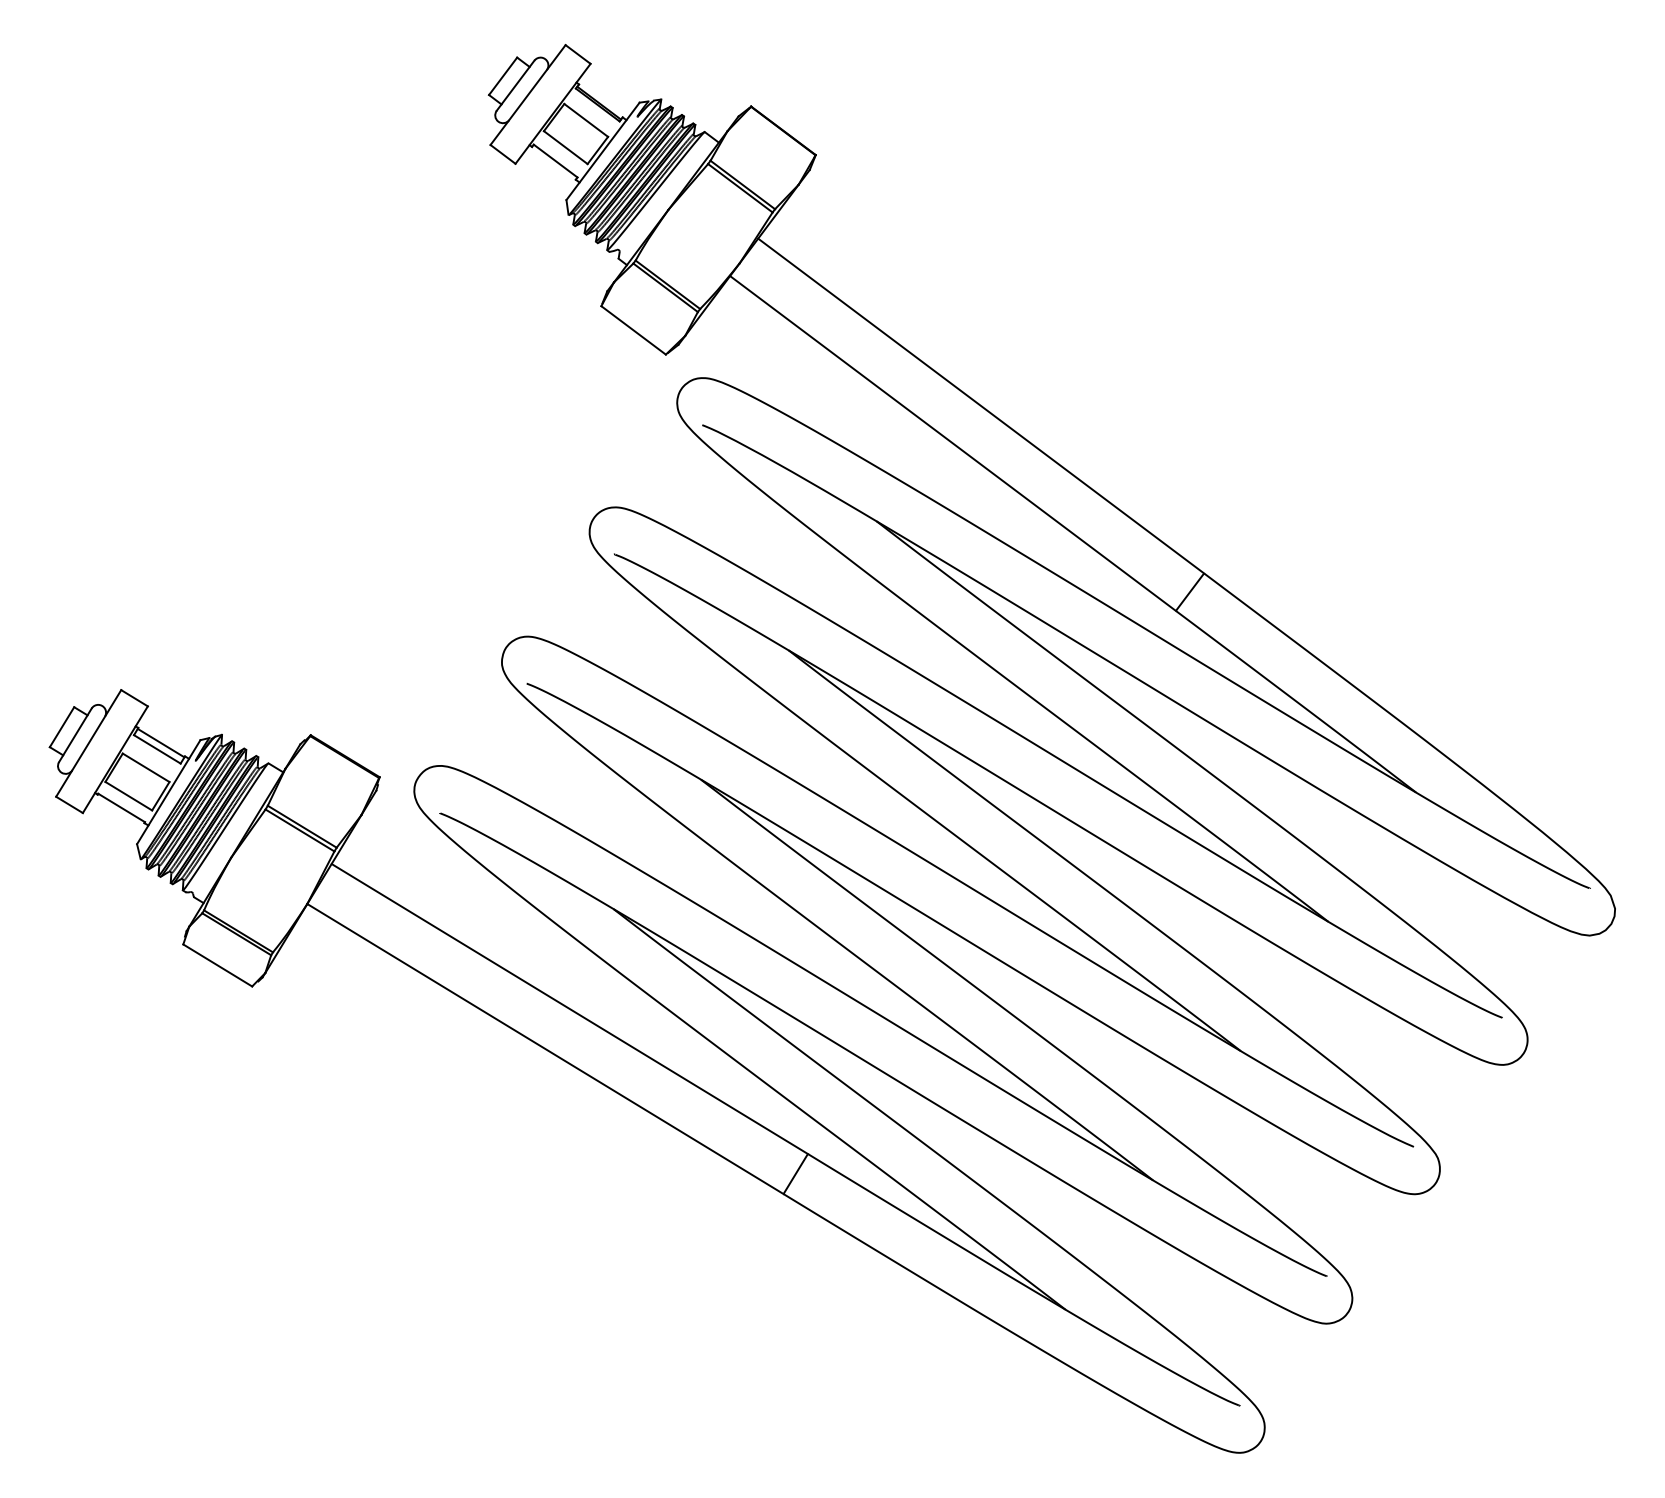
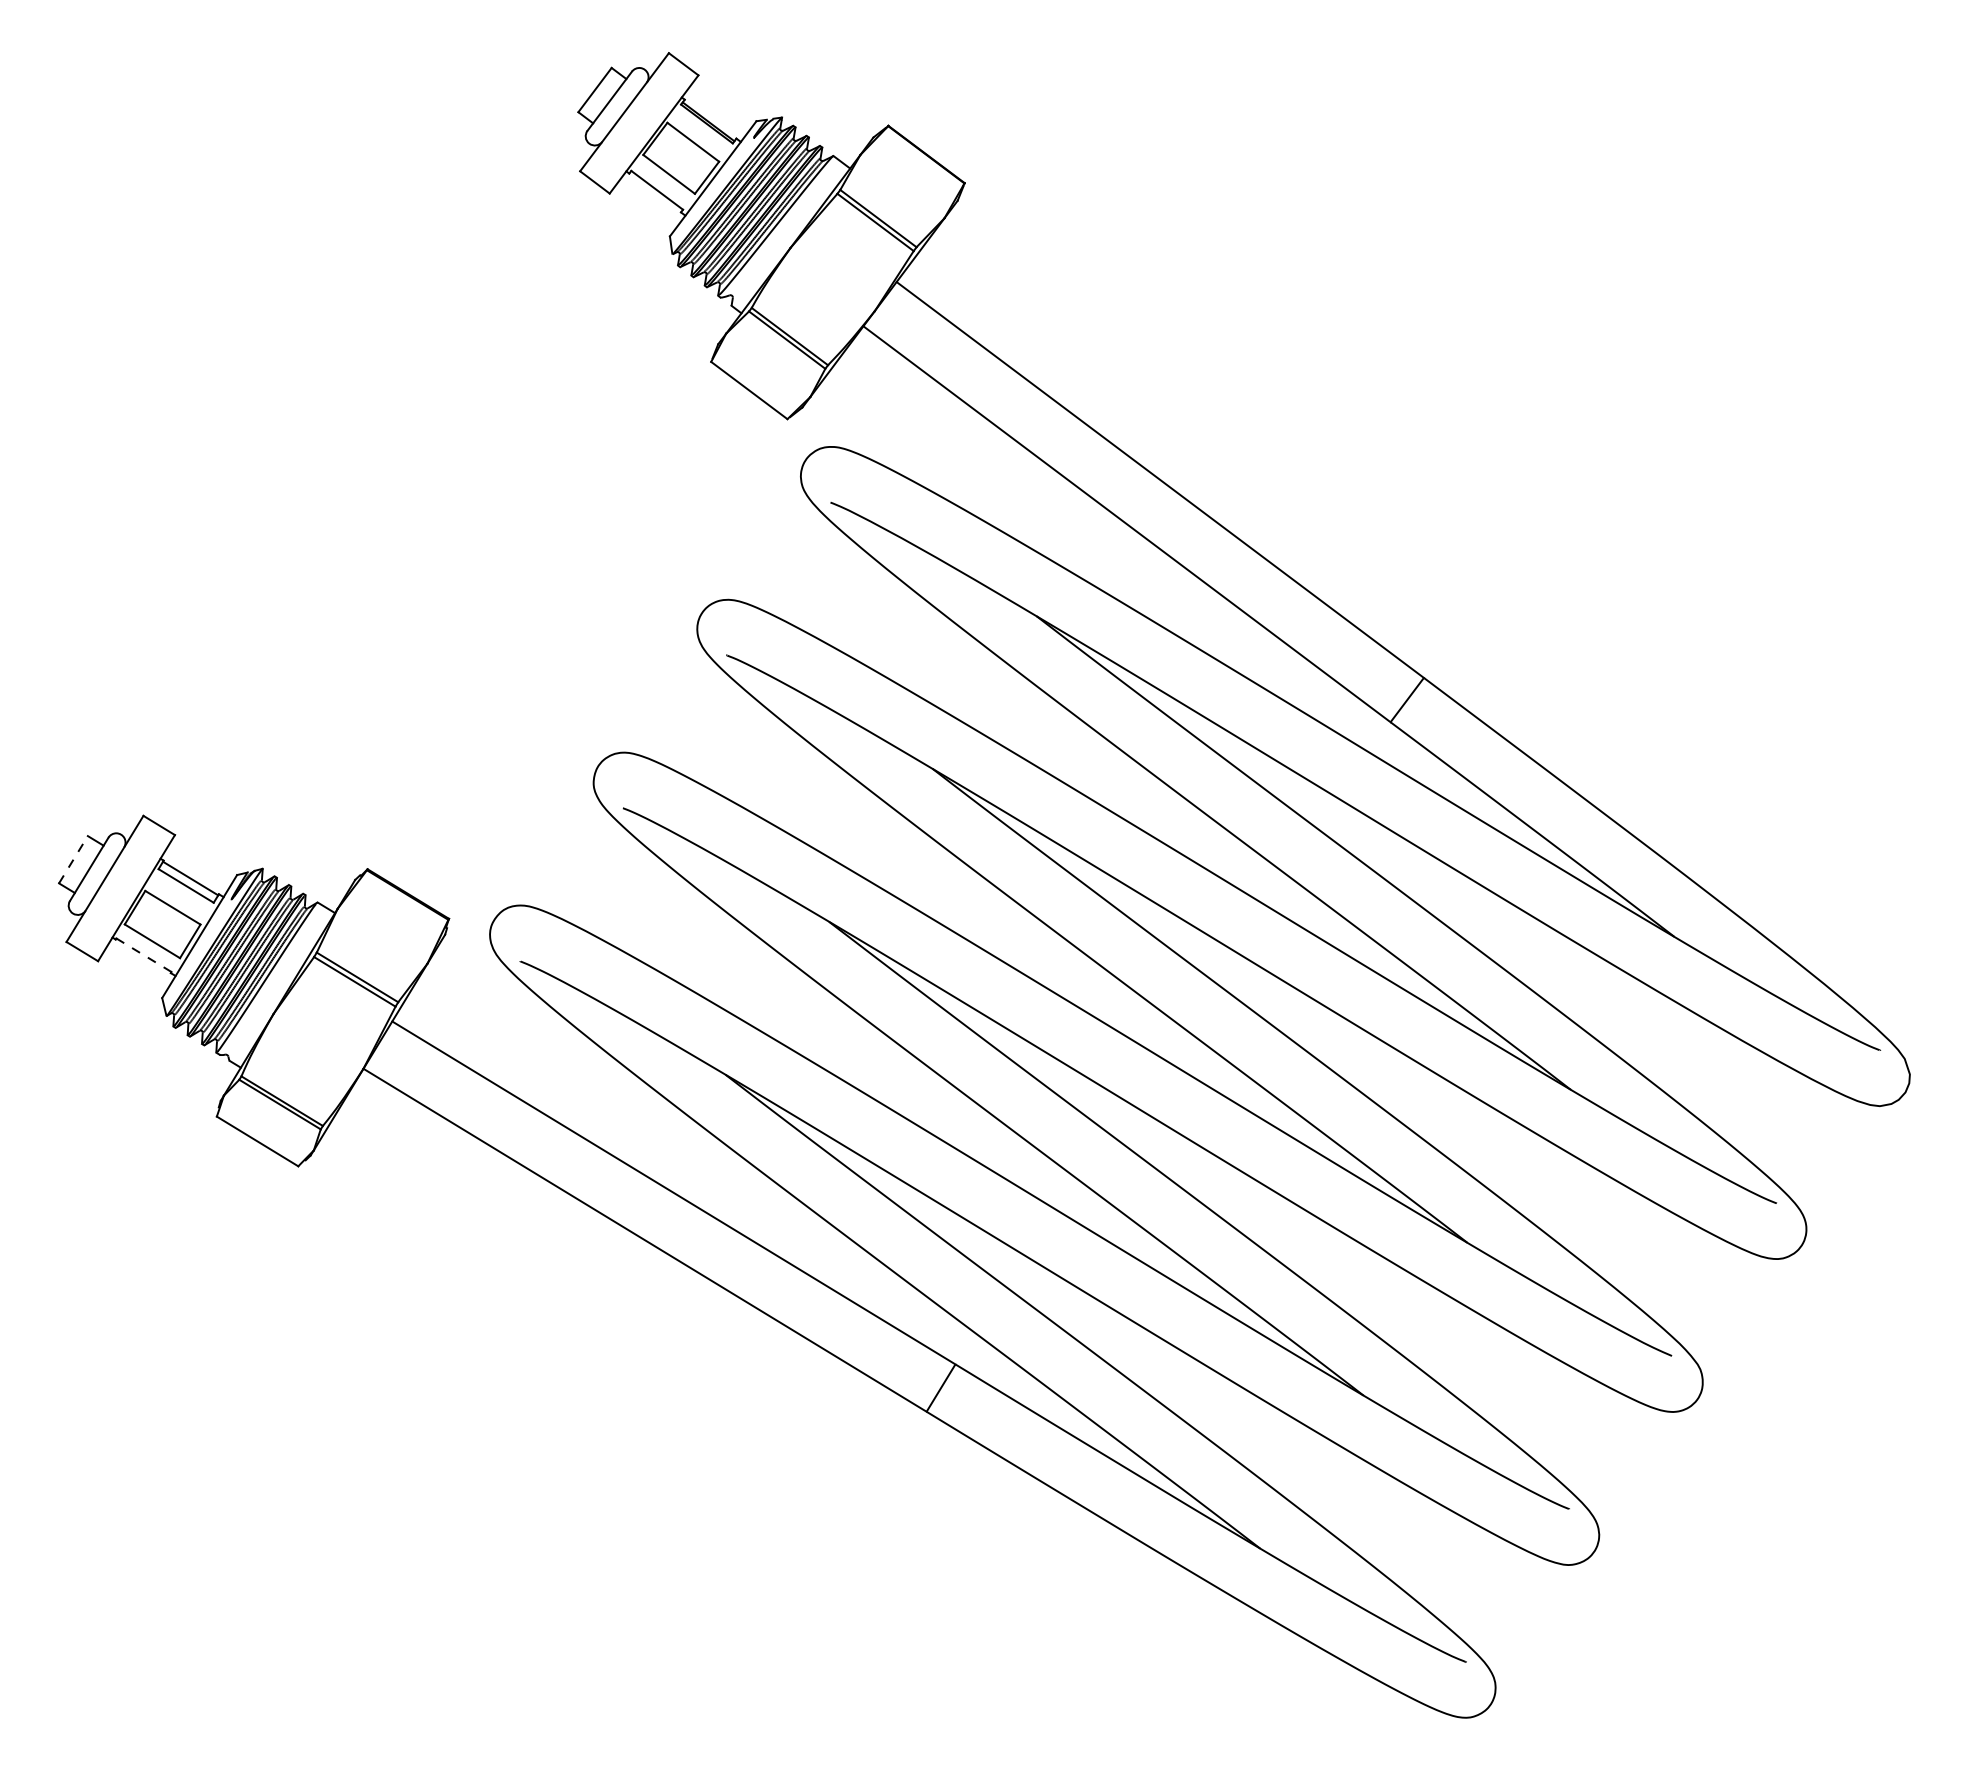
line: (62, 727) -> (73, 859), solid -> dashed
line: (122, 808) -> (144, 955), solid -> dashed

